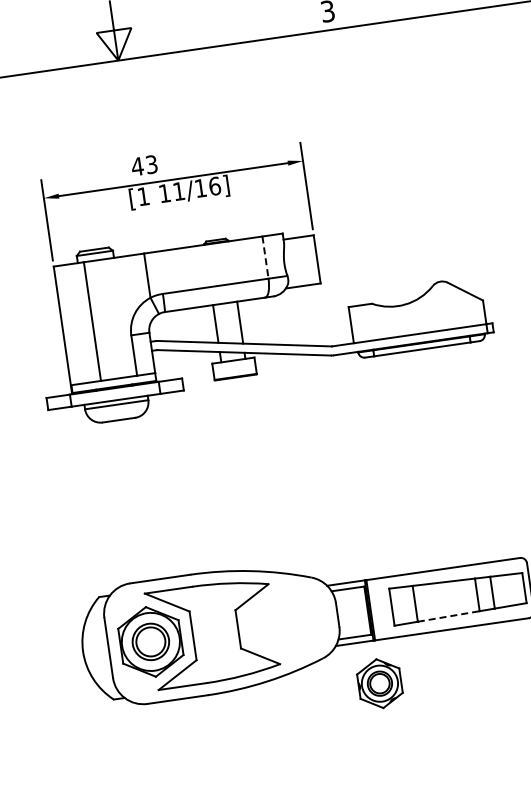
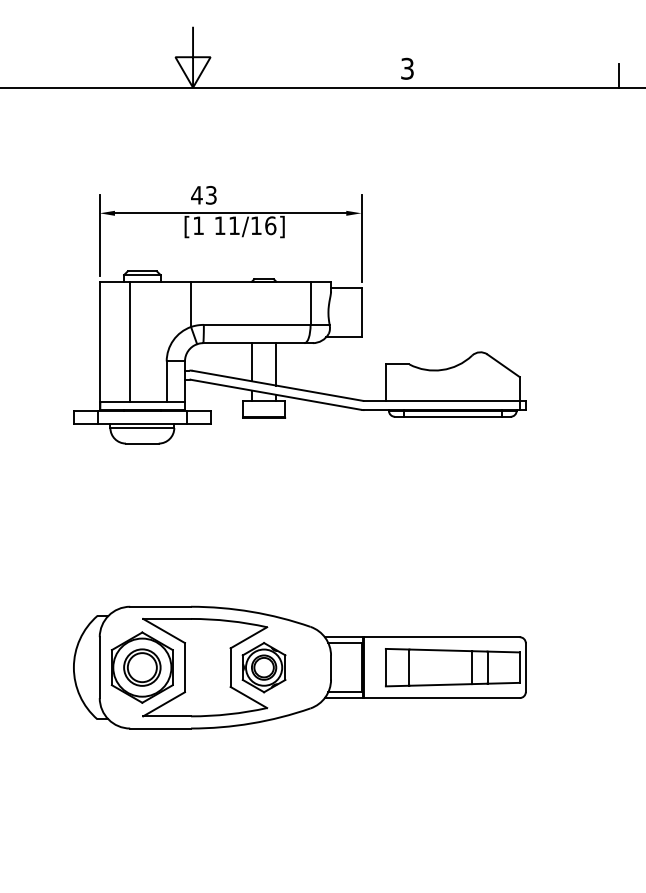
line: (265, 258) -> (310, 304), dashed -> solid
line: (449, 615) -> (441, 684), dashed -> solid
part: (379, 683) -> (263, 667), moved

